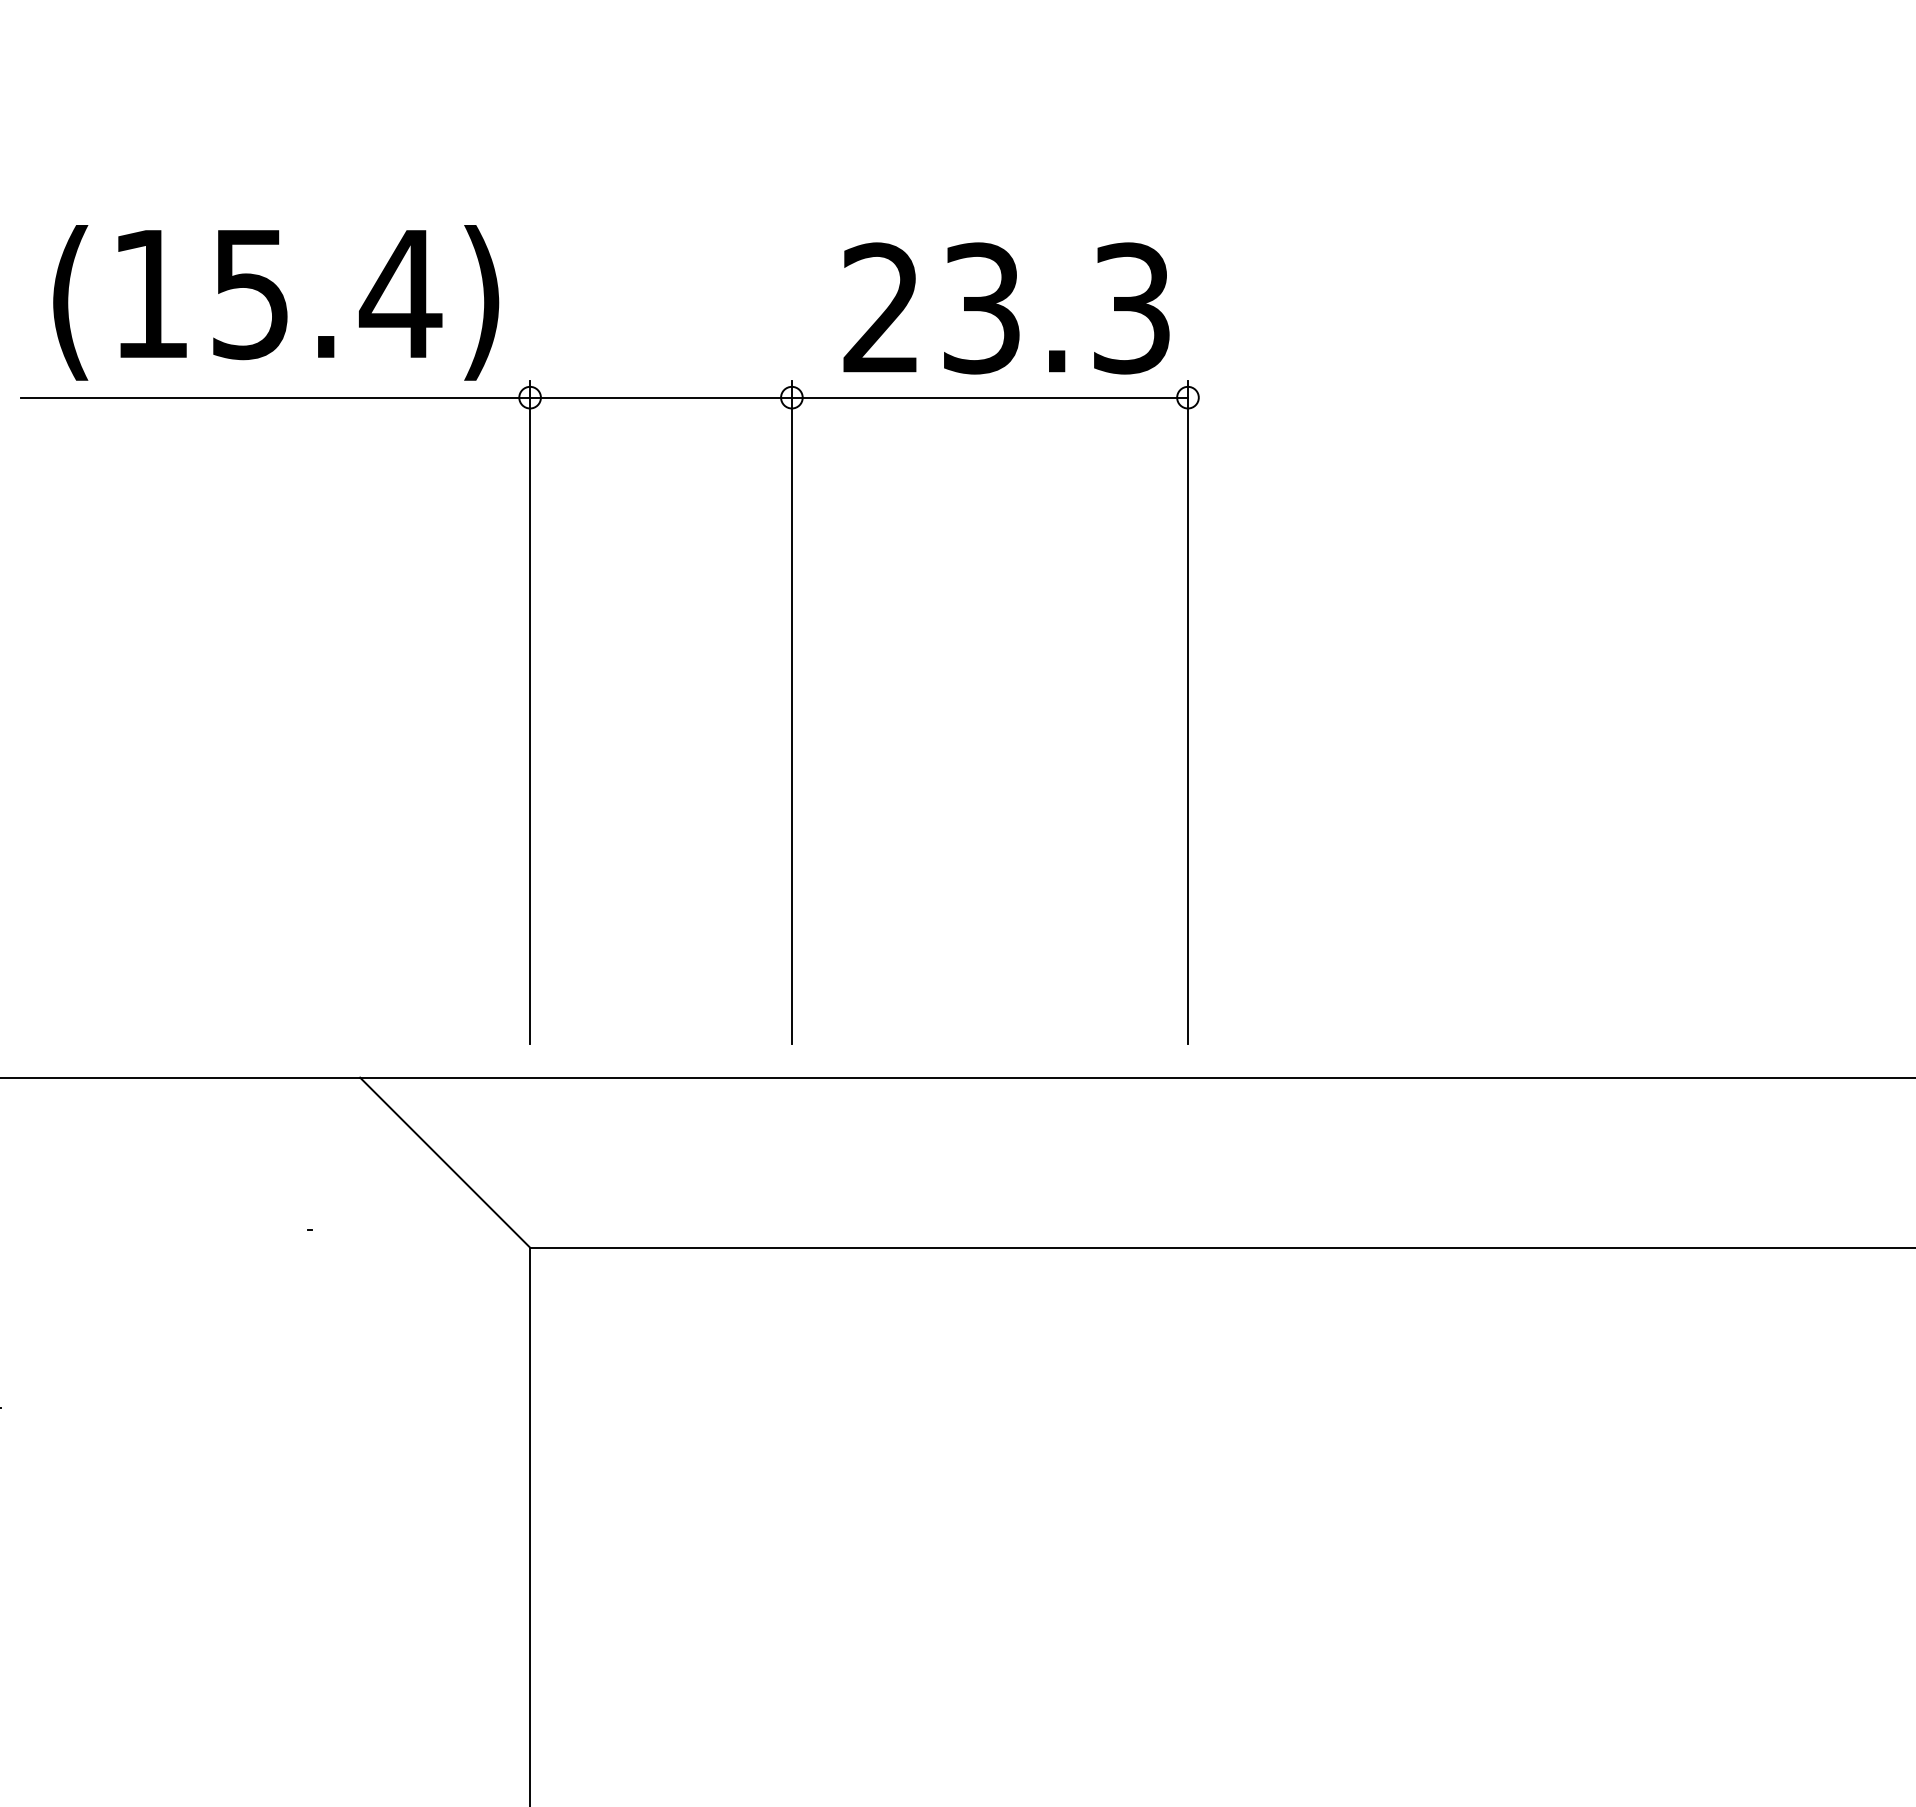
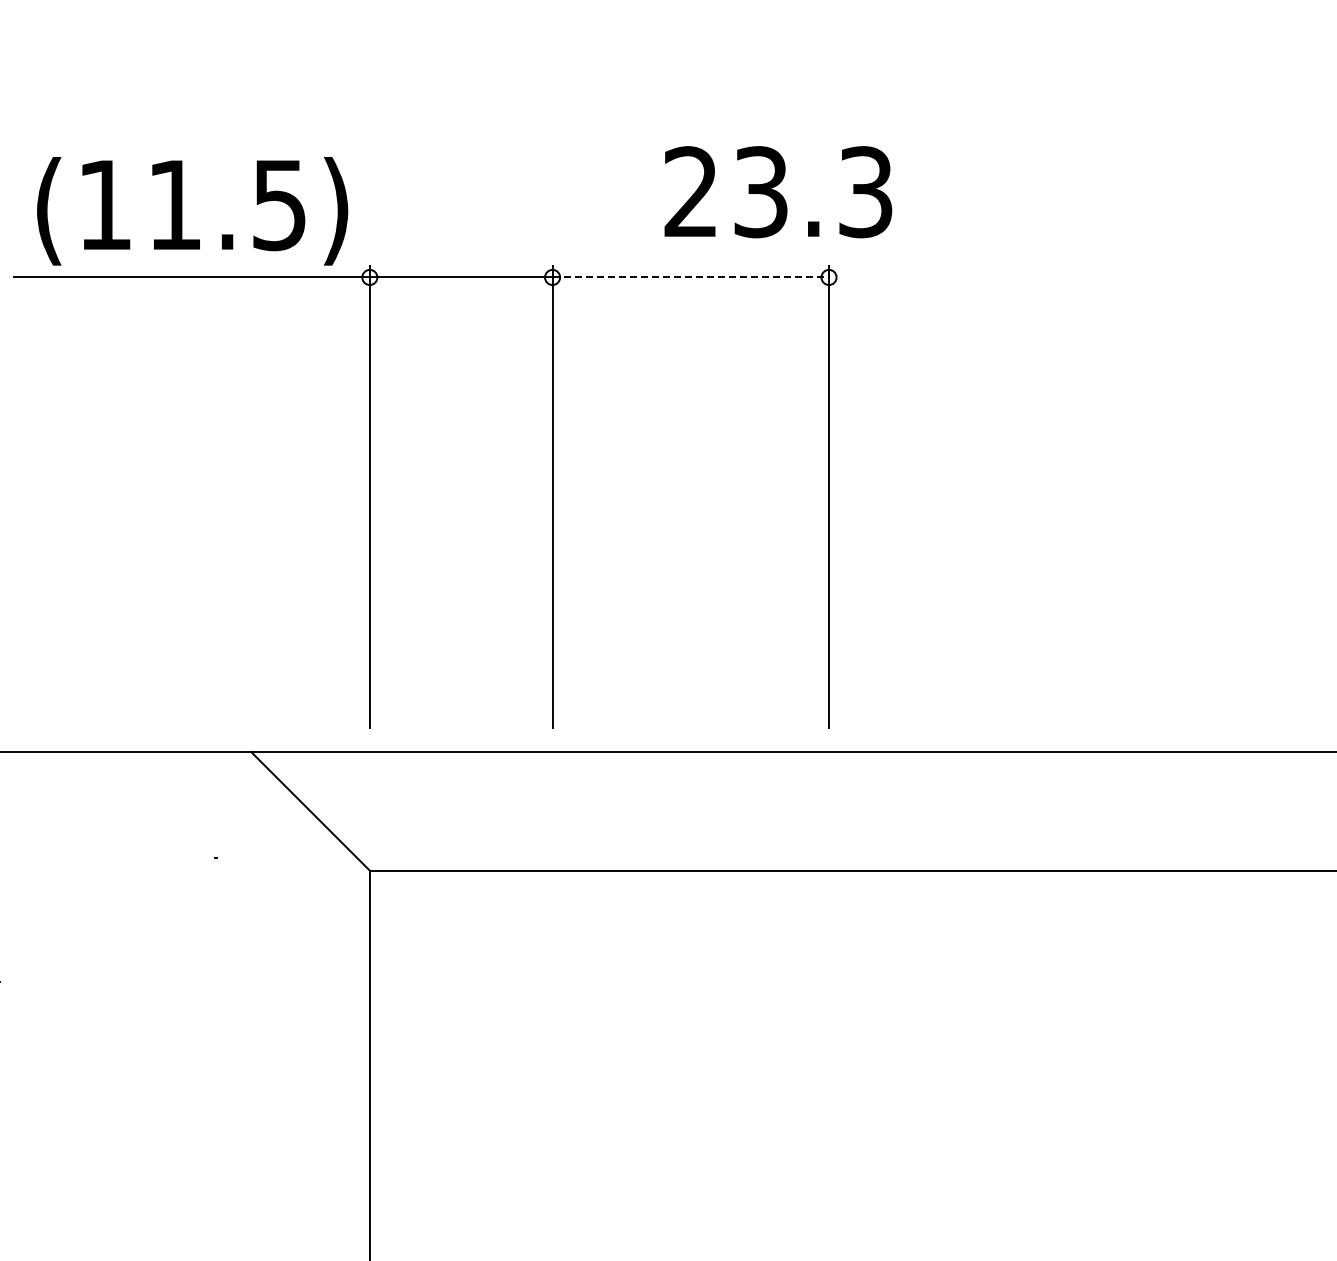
text: (327, 294) -> (228, 205), (15.4) -> (11.5)
text: (1006, 308) -> (778, 192), moved
line: (990, 397) -> (691, 277), solid -> dashed

